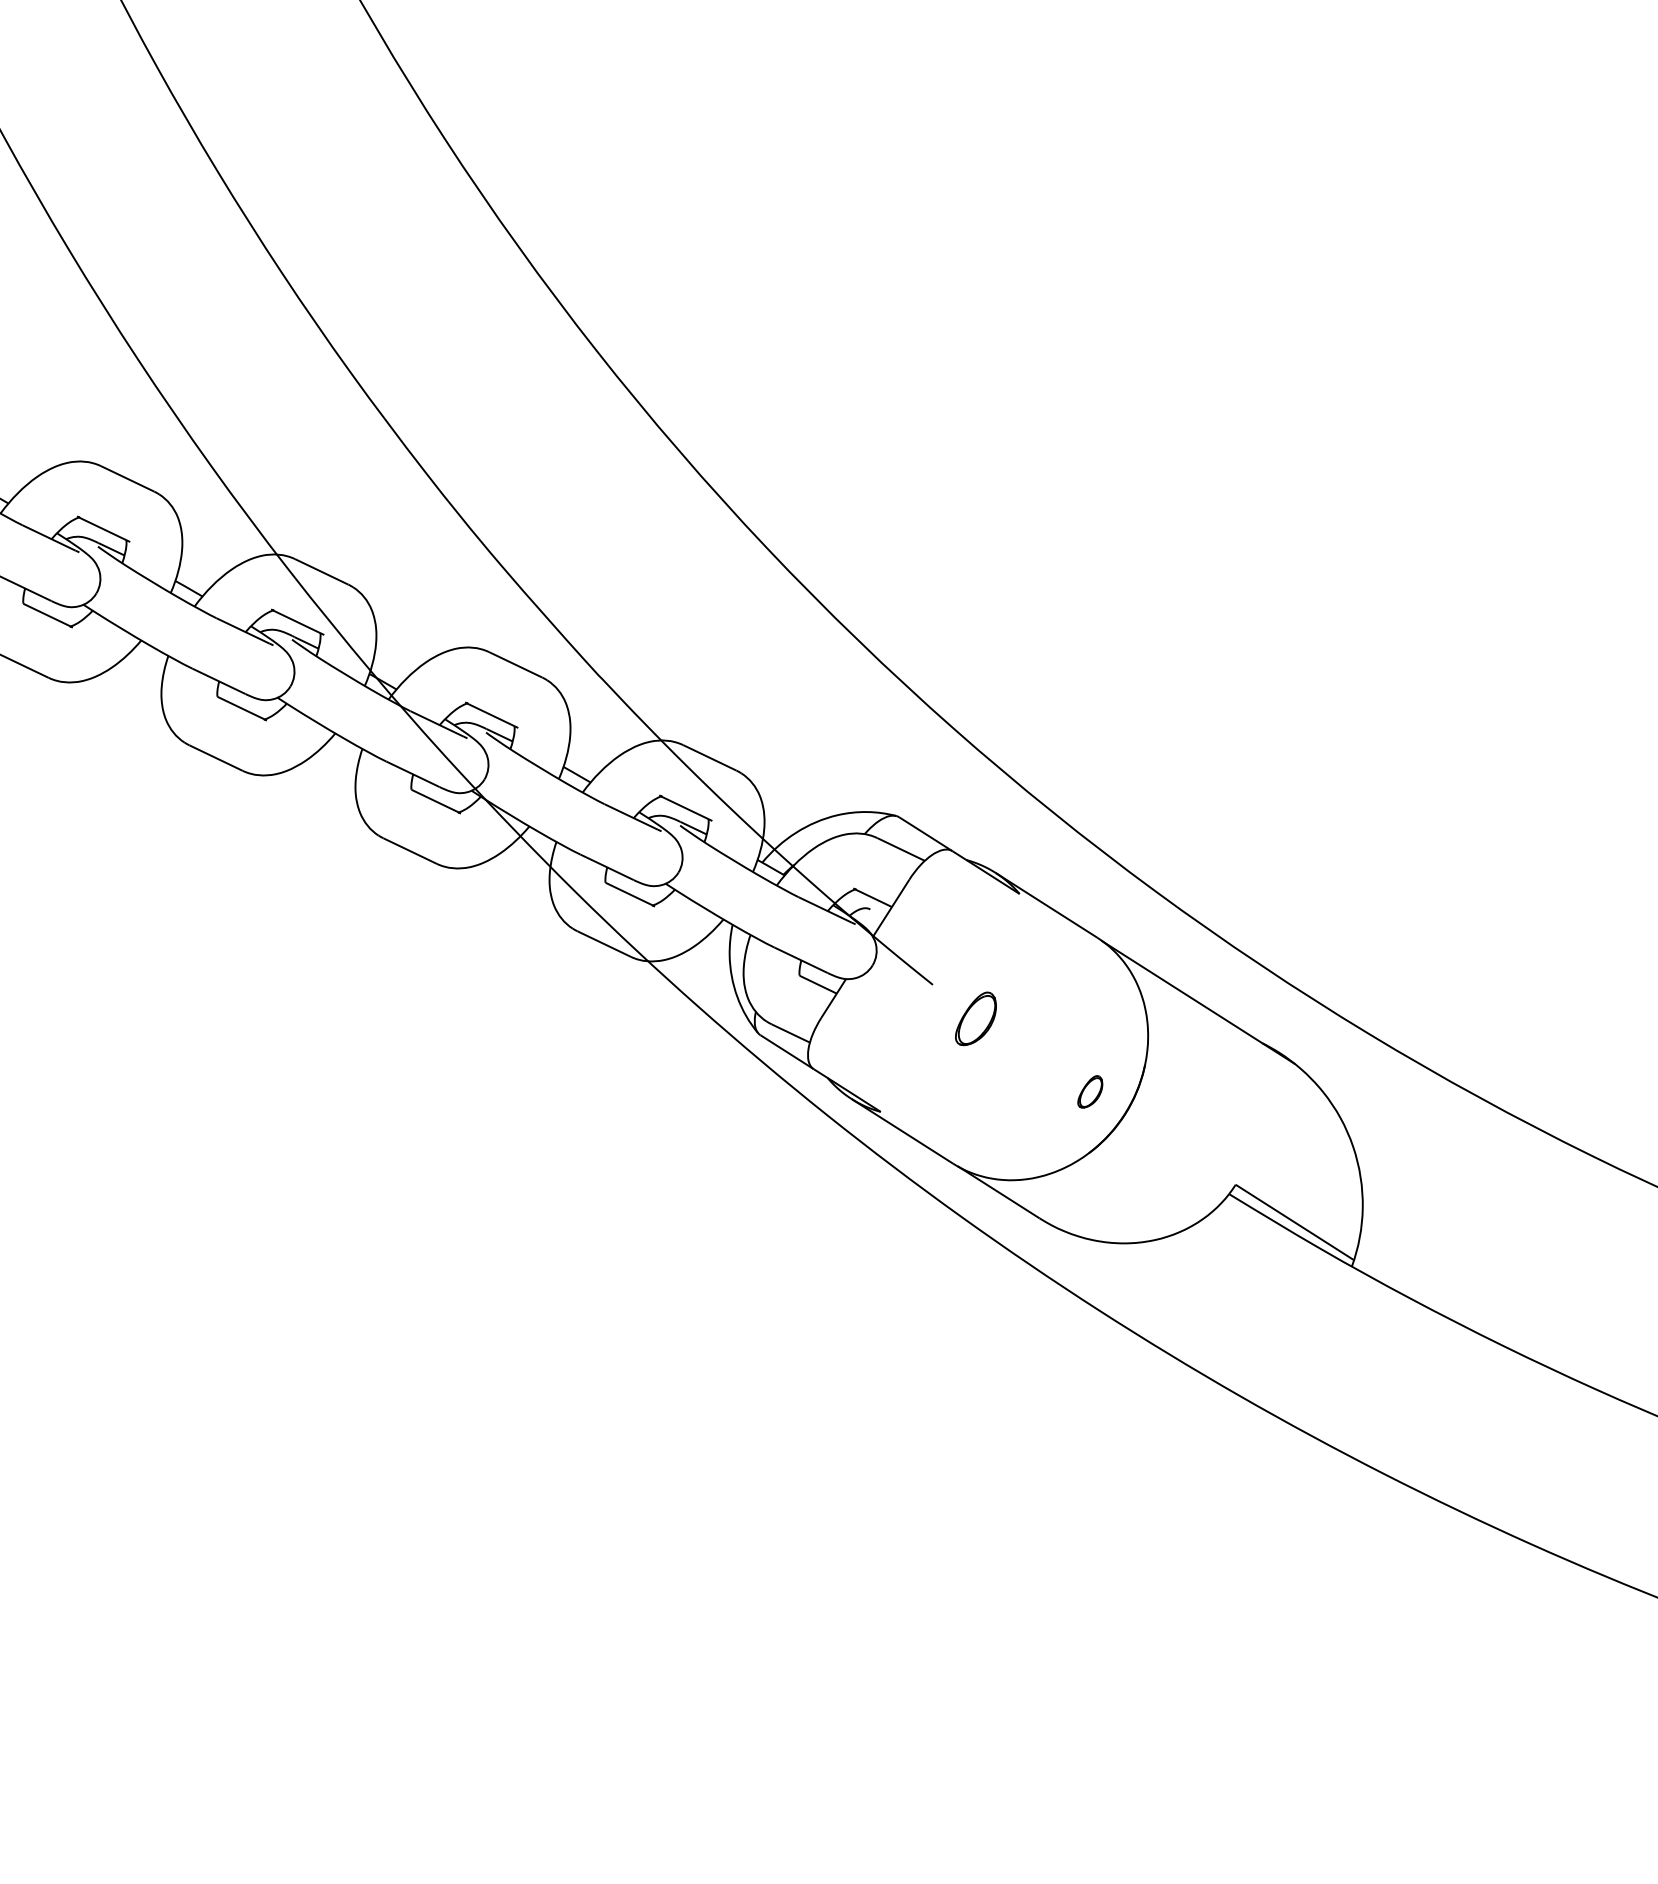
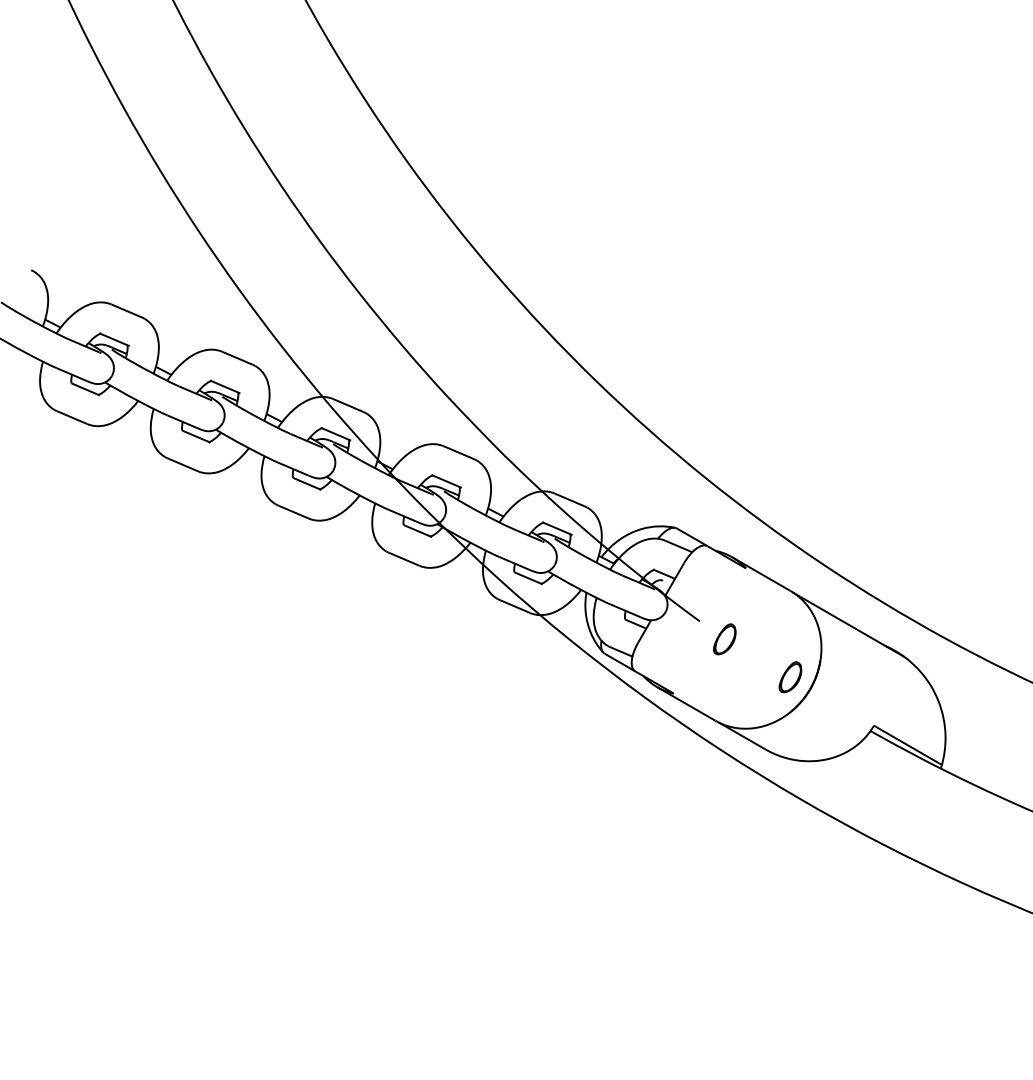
part: (1090, 1092) -> (790, 677), size x1.67

